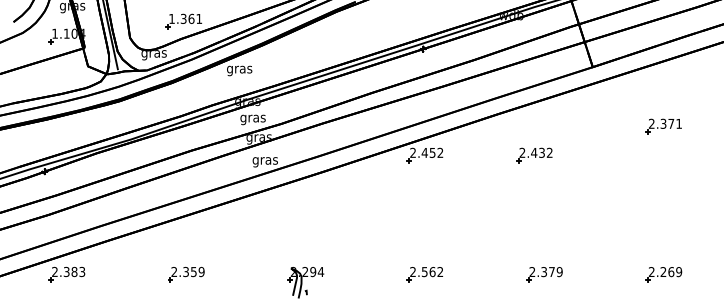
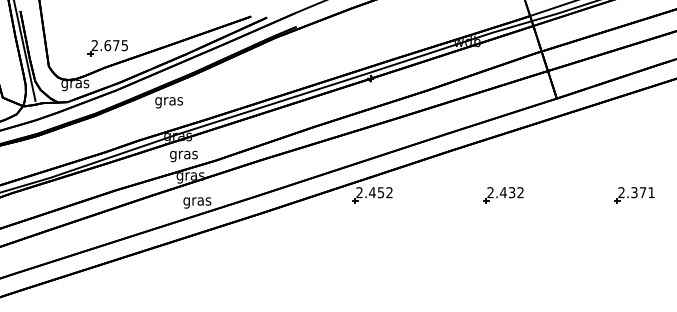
text: (185, 18) -> (109, 45), 1.361 -> 2.675
part: (663, 126) -> (634, 195), moved
part: (534, 155) -> (503, 195), moved

